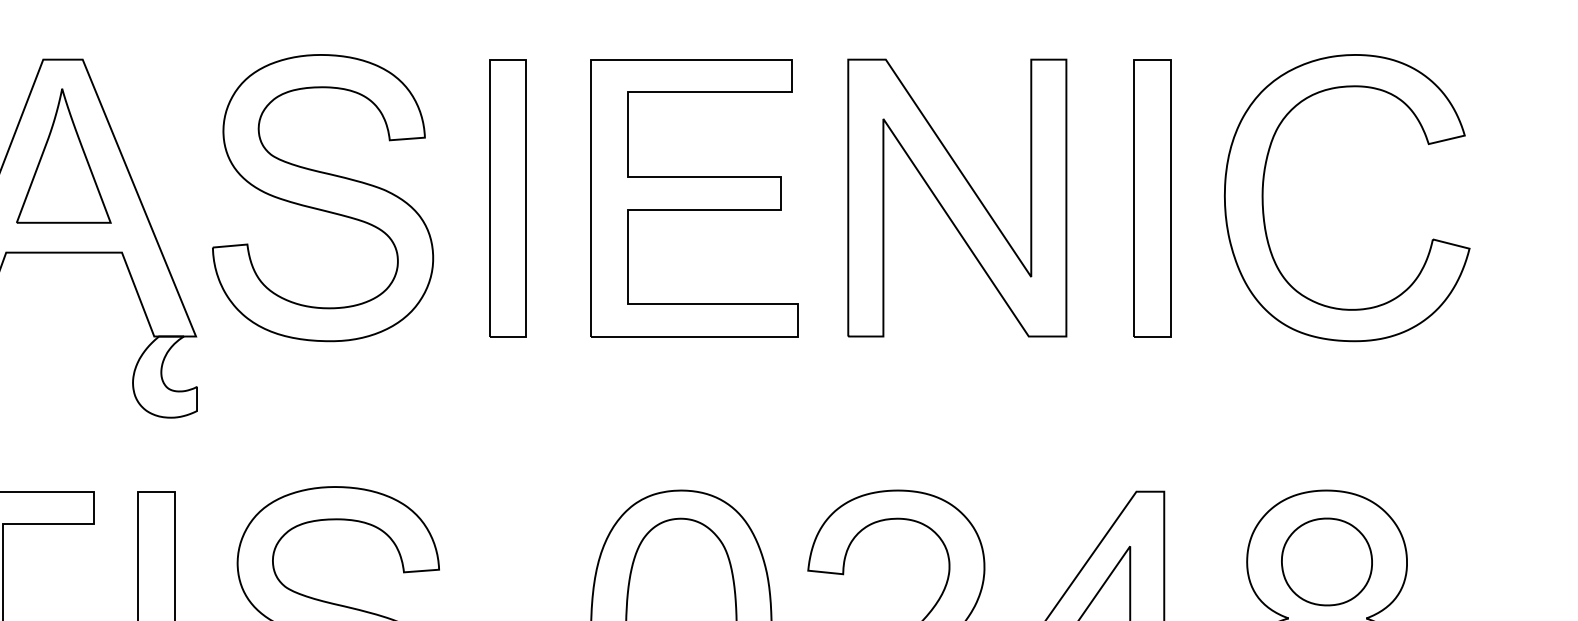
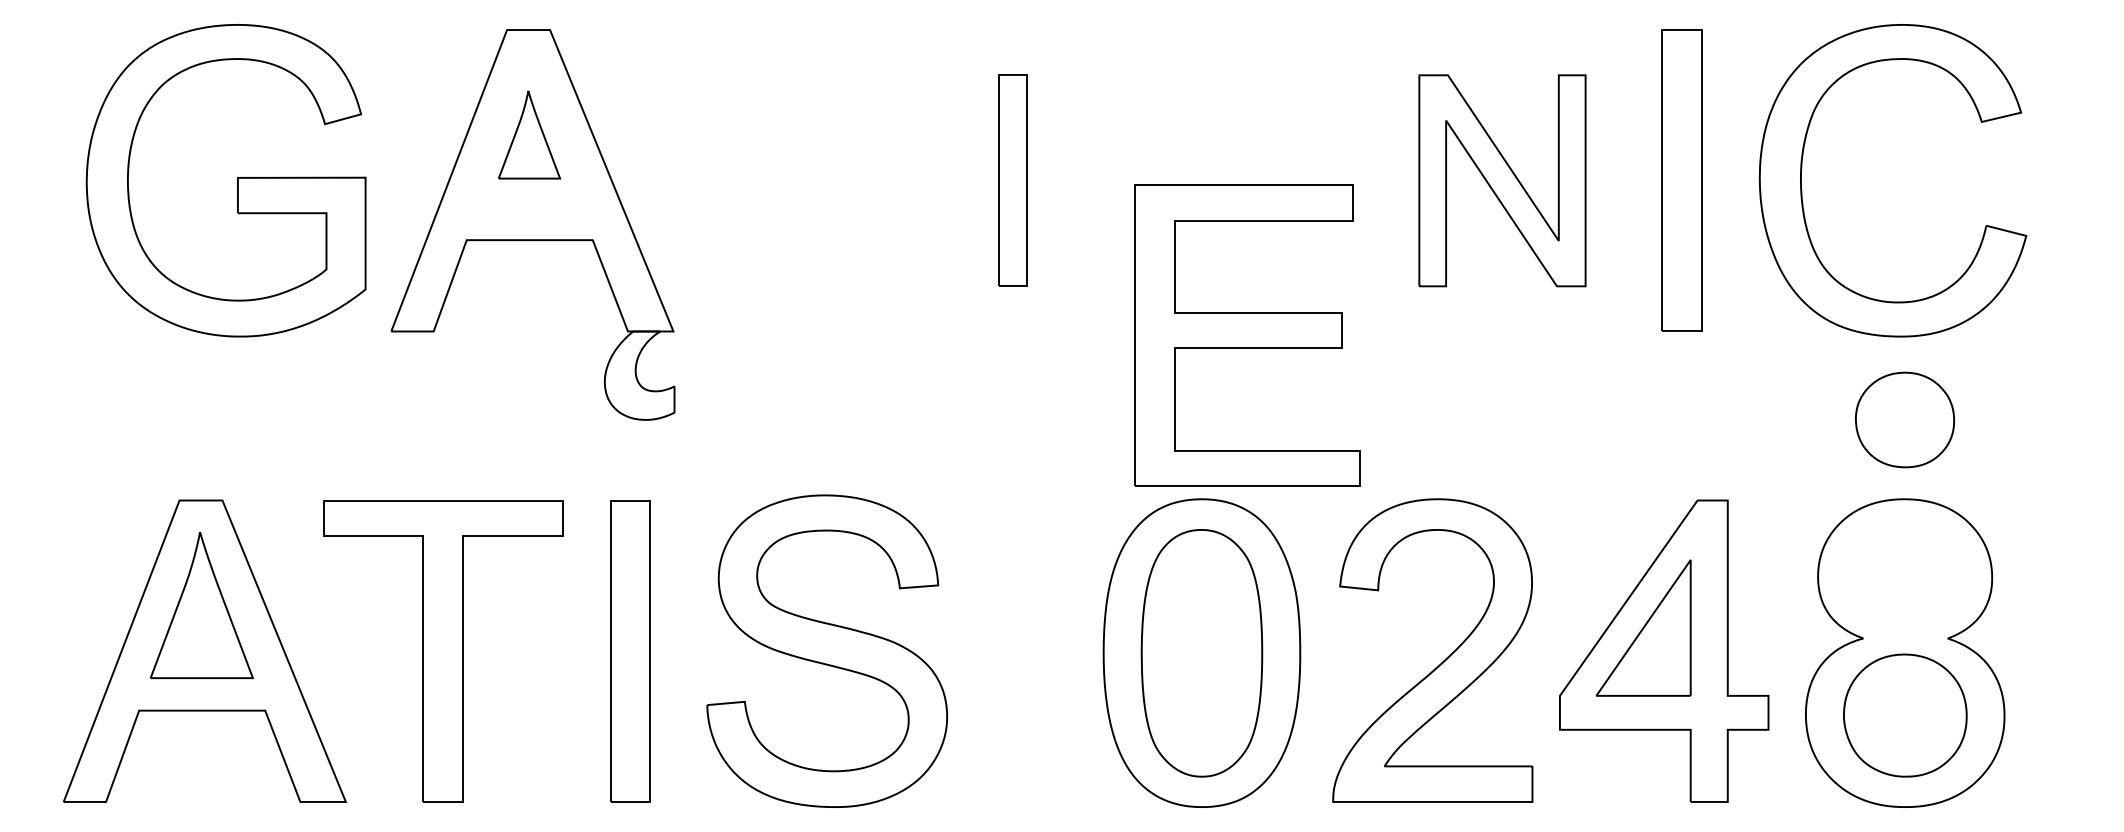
part: (63, 155) -> (529, 134), size x0.6
part: (322, 197) -> (811, 180), removed
part: (507, 197) -> (1012, 180), size x0.7
part: (694, 197) -> (1247, 335), moved
part: (957, 197) -> (1502, 180), size x0.7
part: (1152, 197) -> (1681, 180), moved
part: (1264, 206) -> (1802, 189), moved
part: (1326, 561) -> (1904, 419), moved

